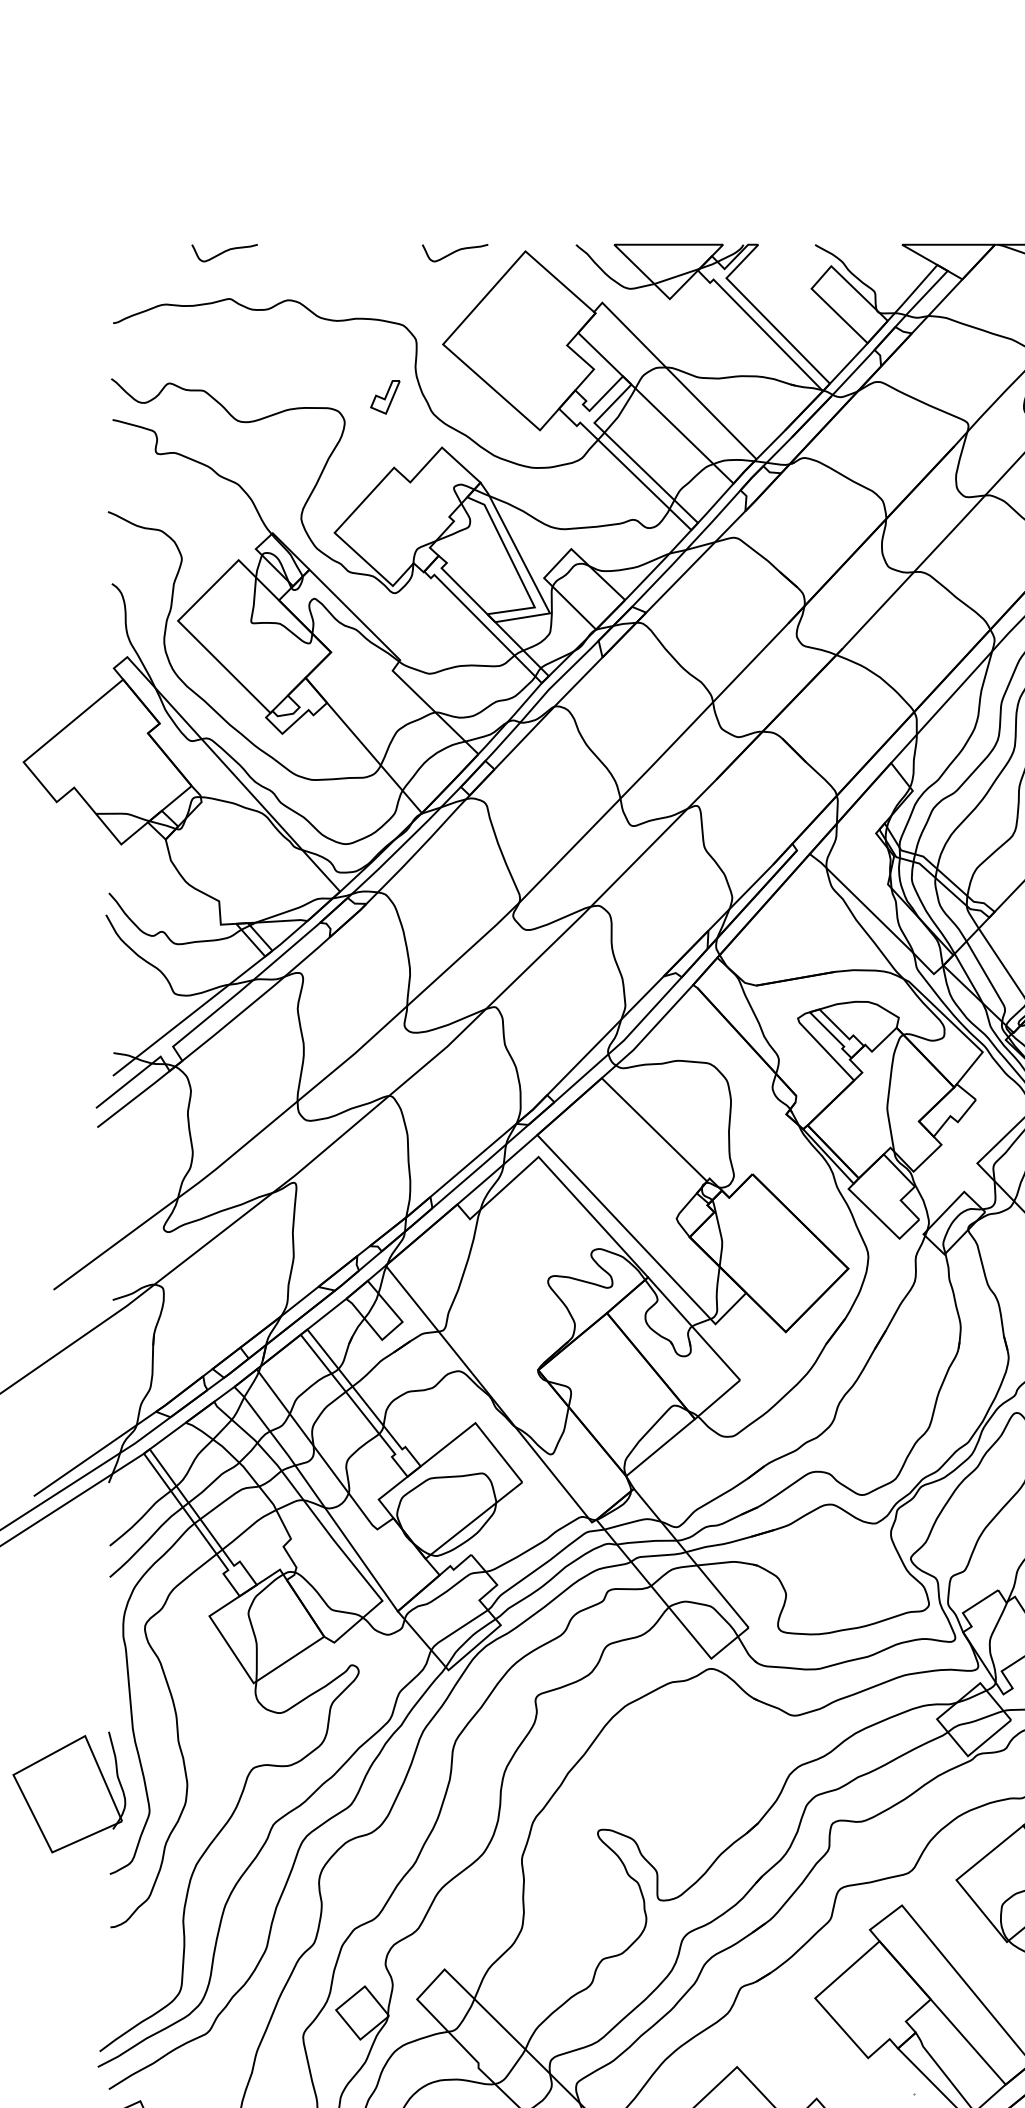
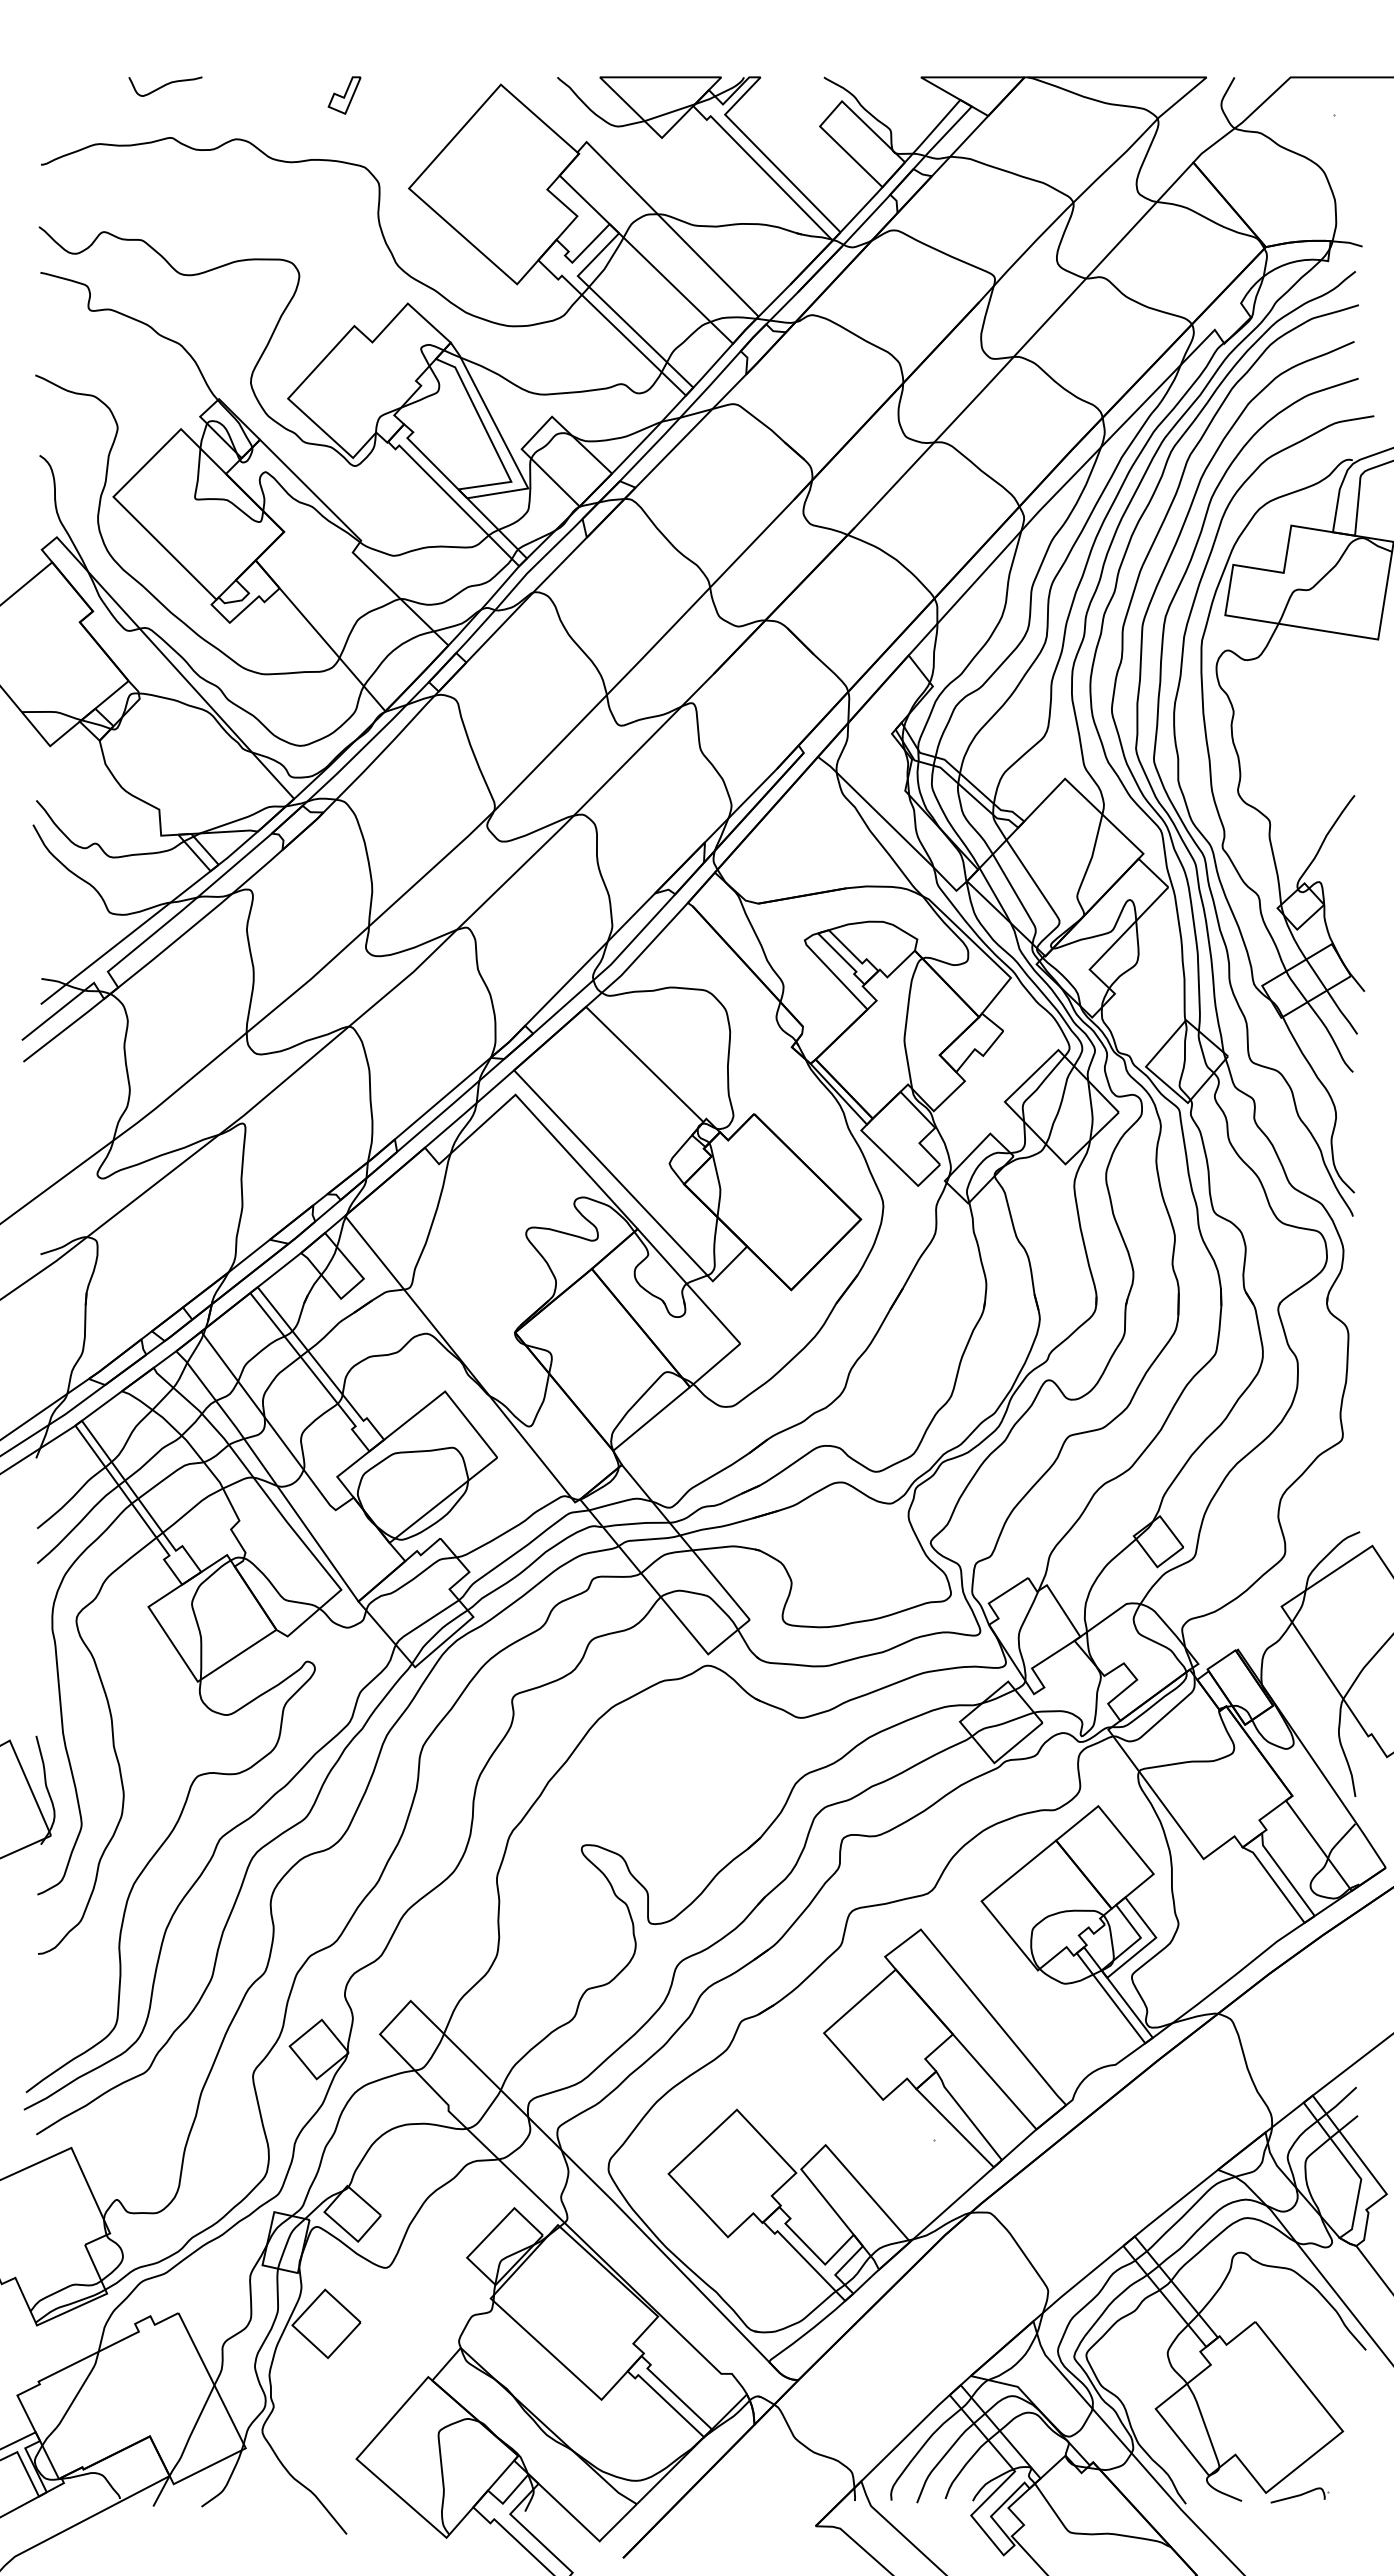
curve: (455, 252) -> (422, 86), removed
part: (385, 397) -> (344, 95), moved

